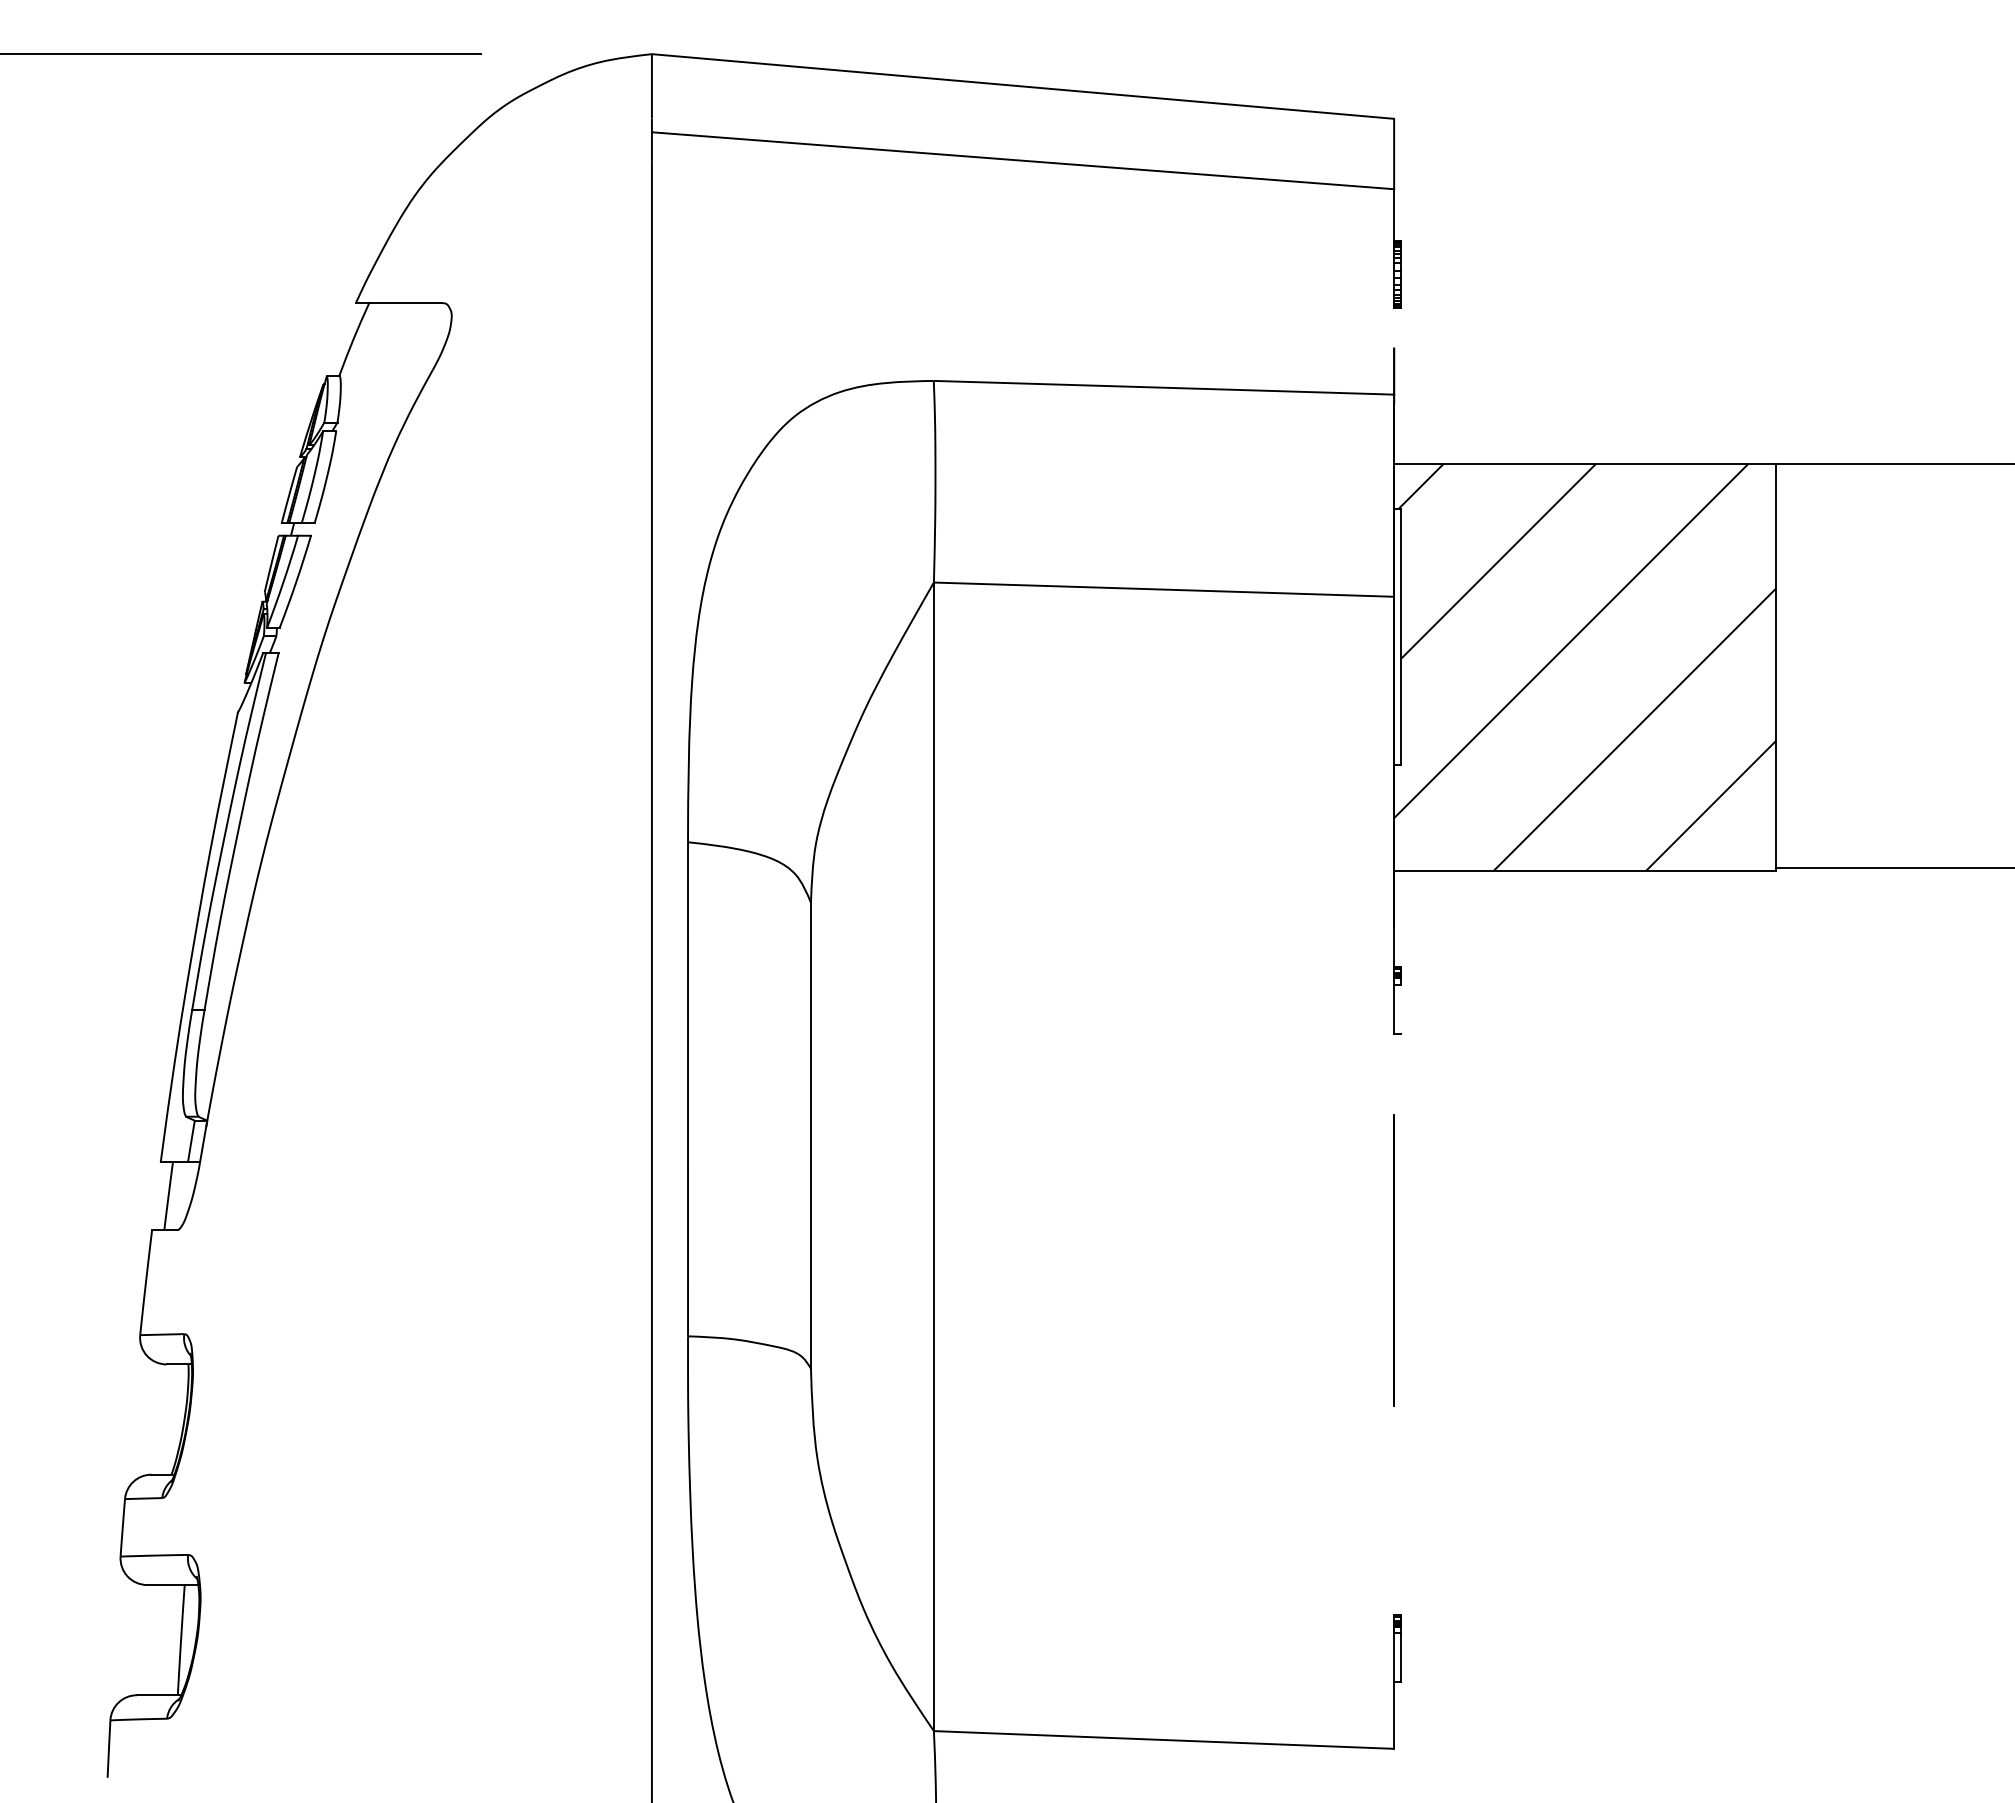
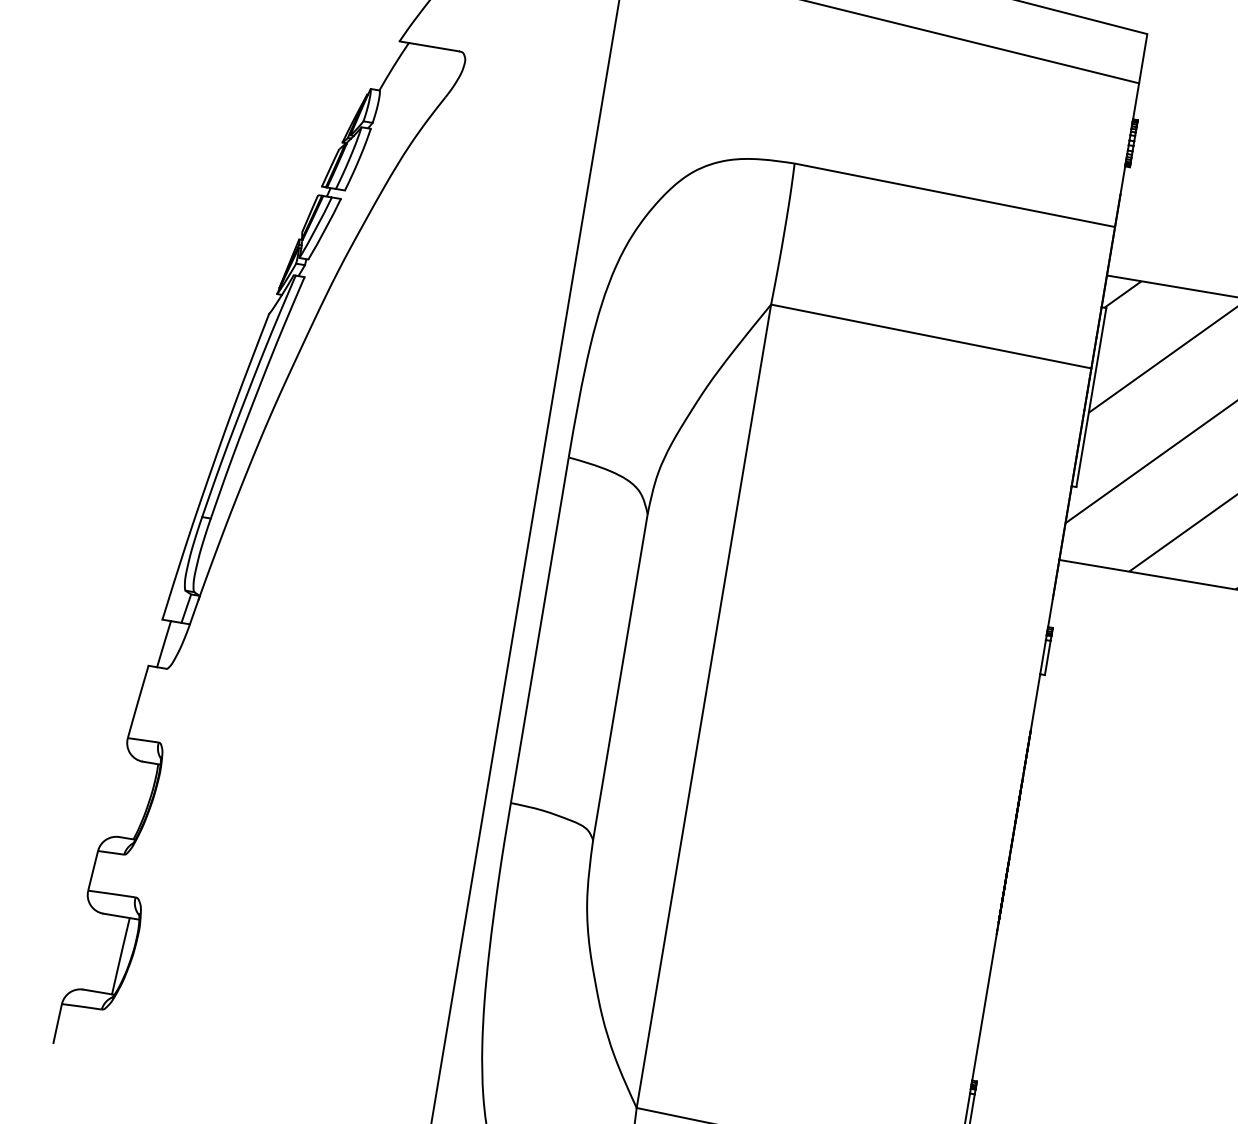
line: (1394, 328) -> (1123, 180), added
line: (1400, 1009) -> (1047, 657), added
line: (1394, 1074) -> (1035, 702), added
line: (1394, 1509) -> (984, 1006), added

